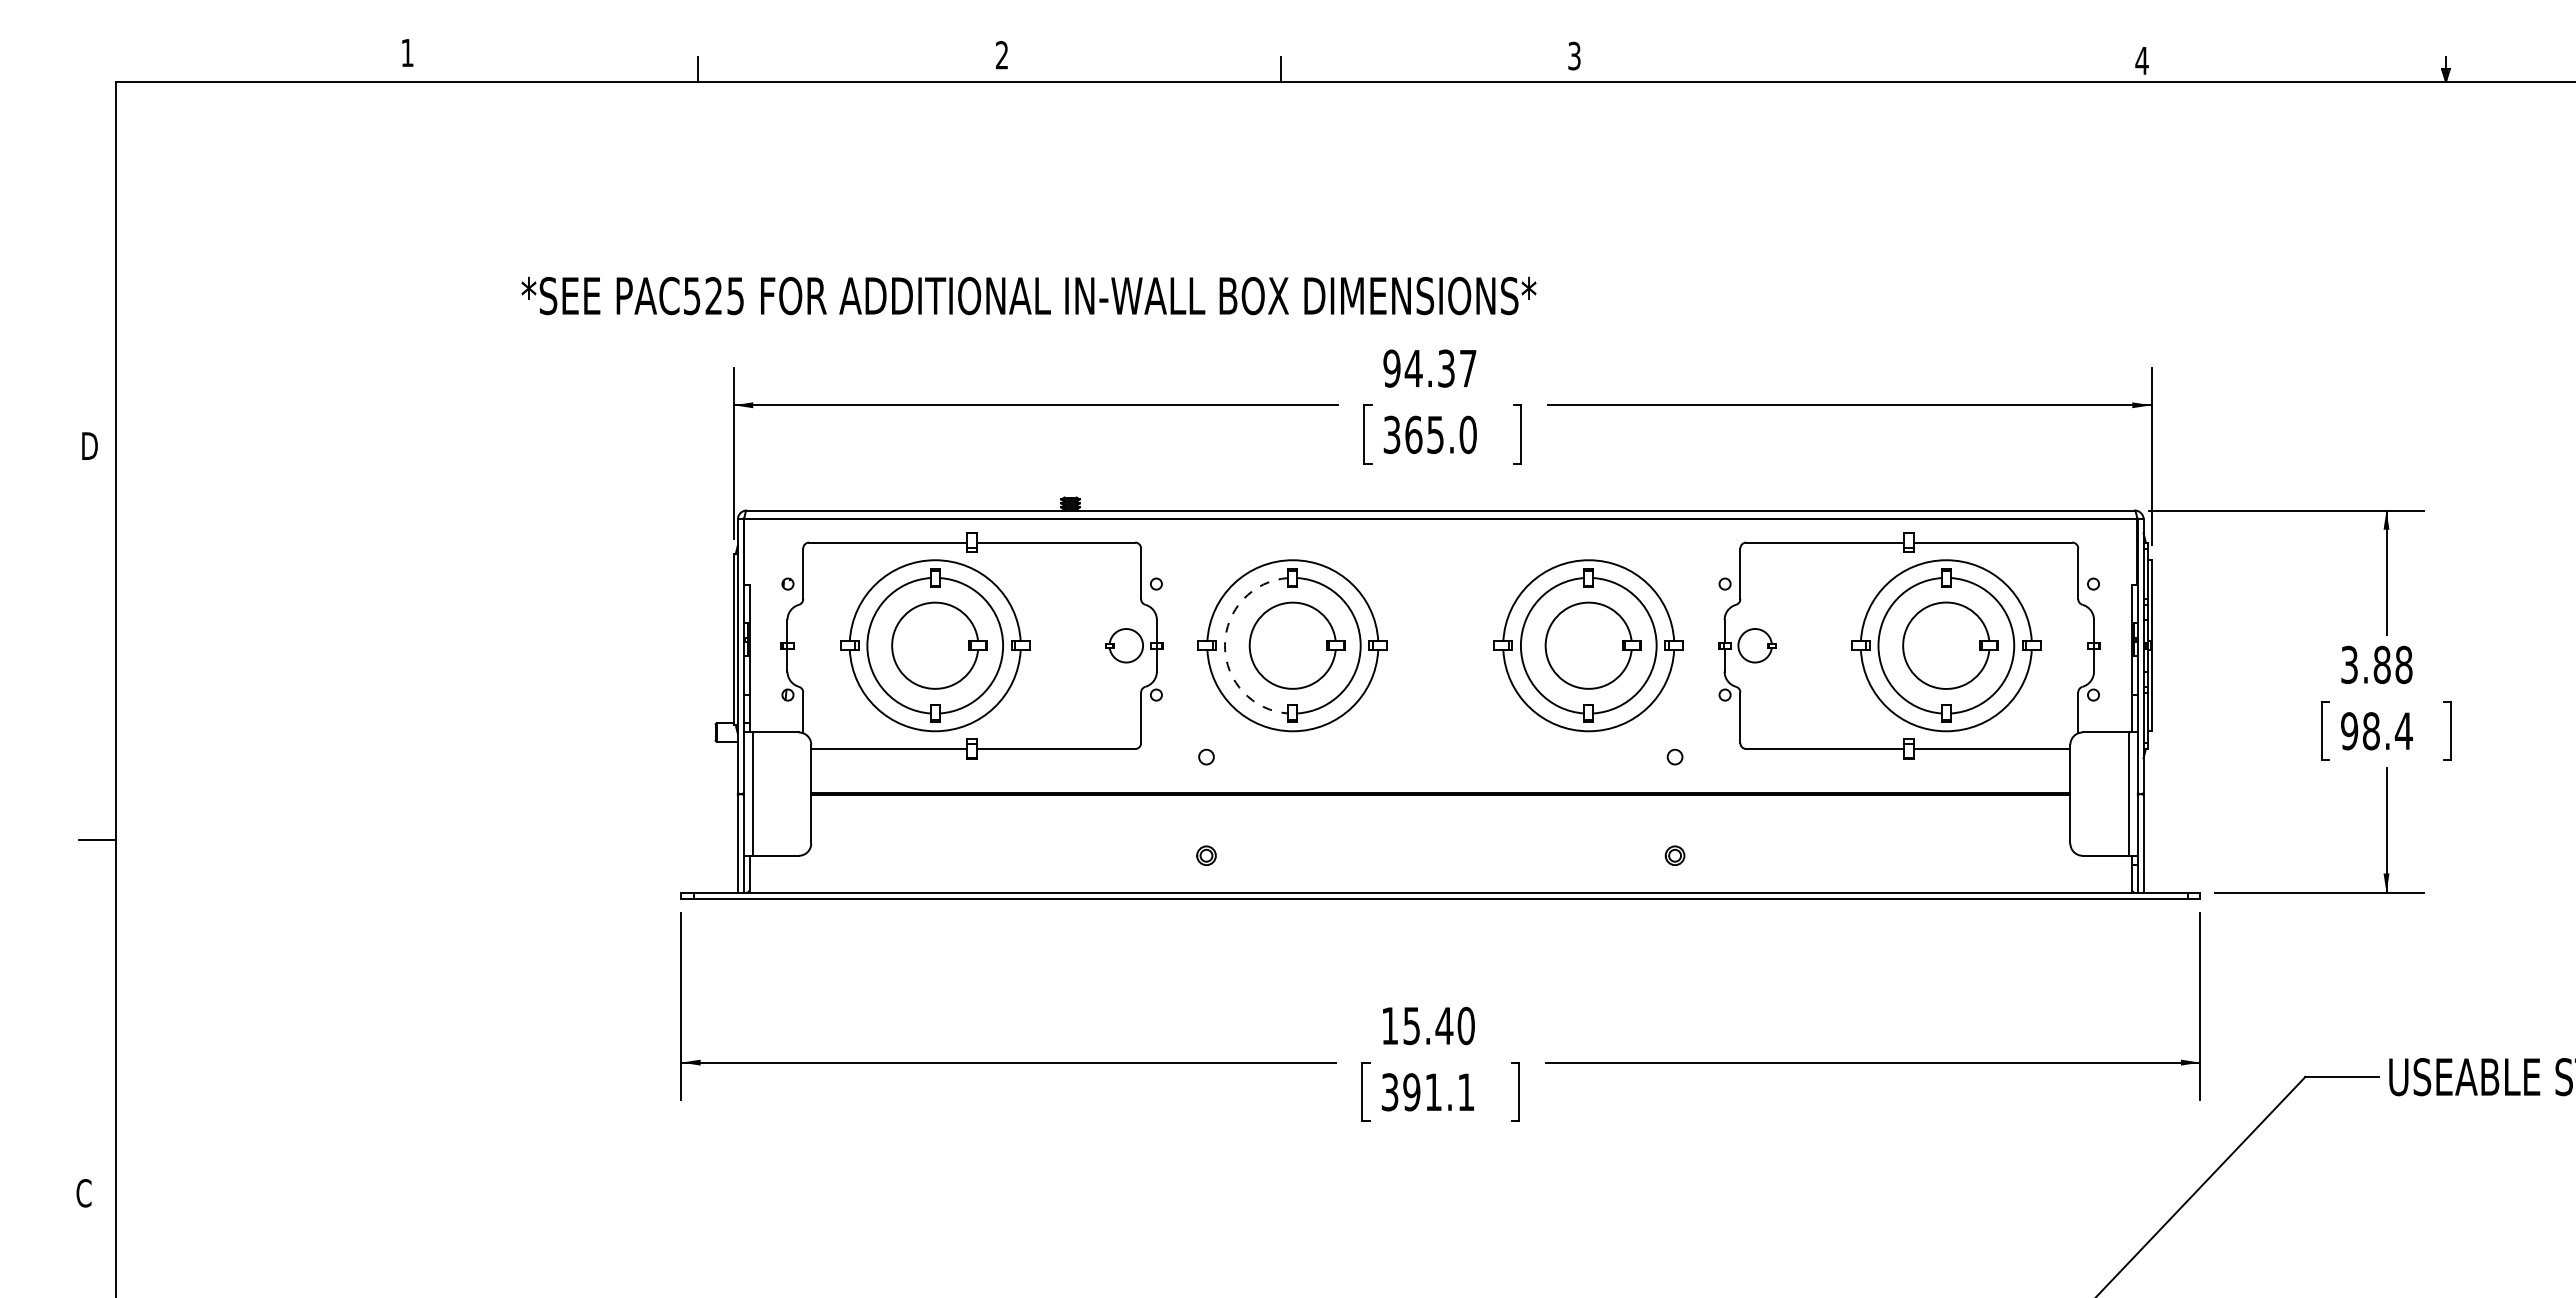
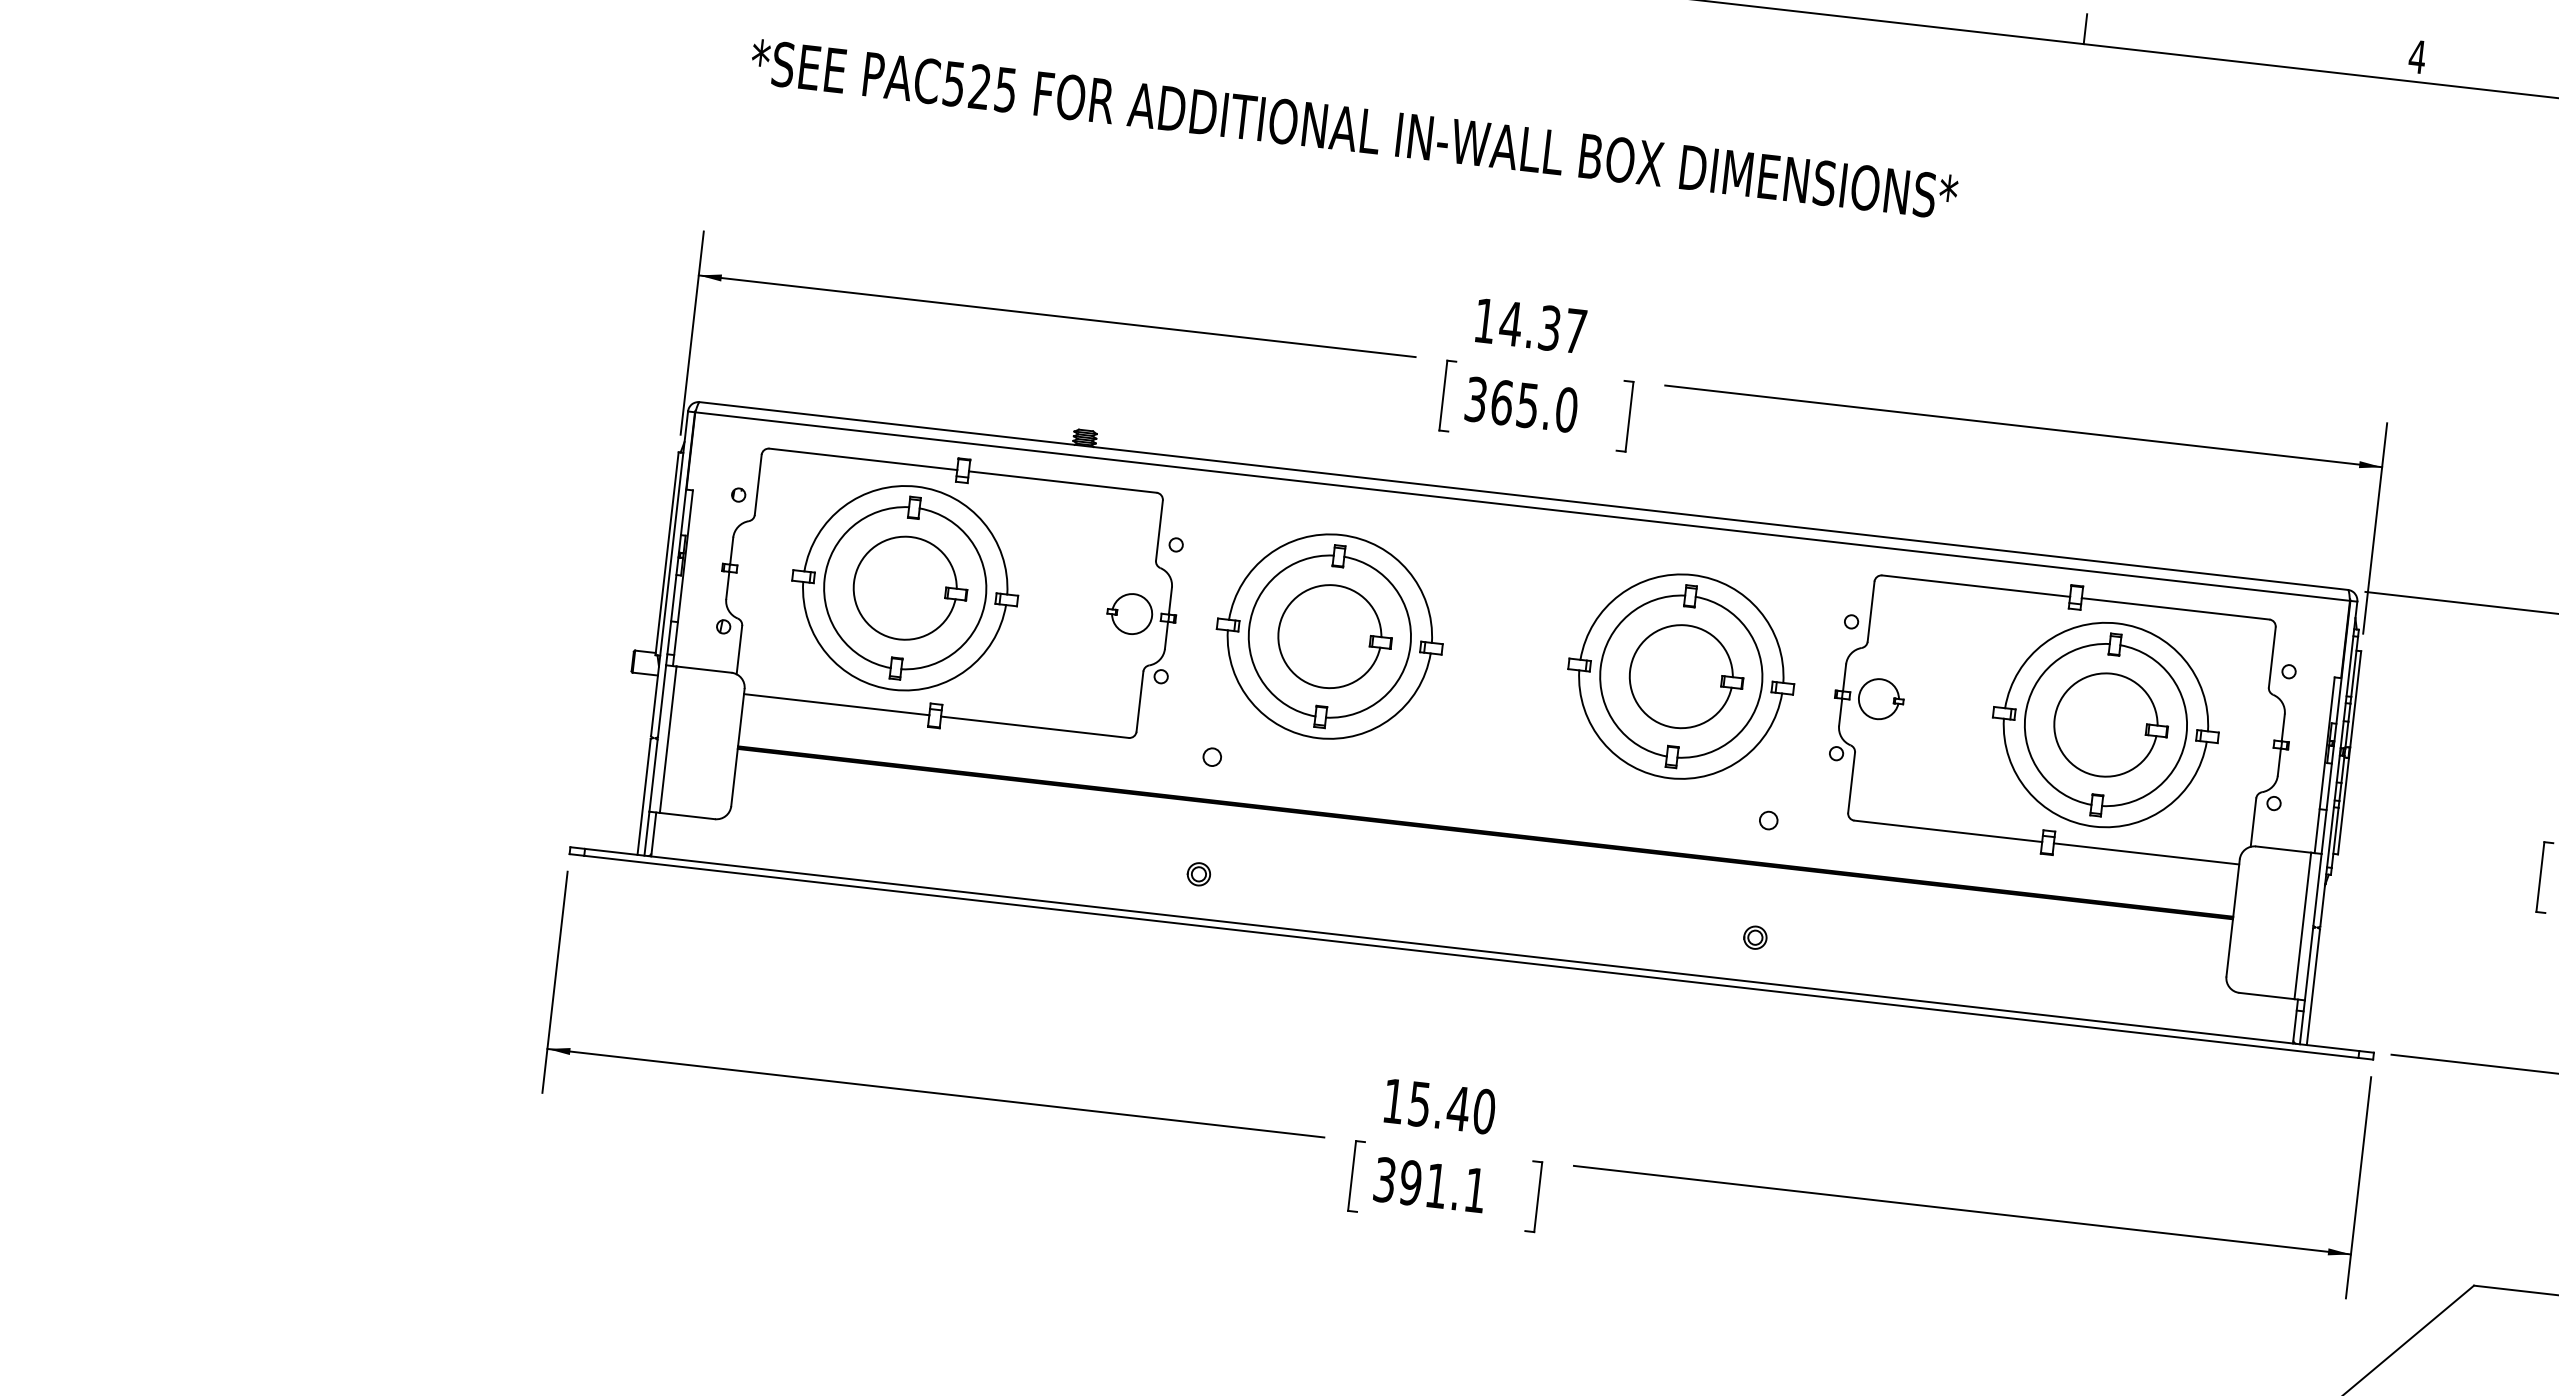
line: (1863, 68) -> (2085, 28), added
text: (1028, 295) -> (1353, 128), moved
text: (1391, 368) -> (1484, 320), 94.37 -> 14.37
arc: (1224, 645) -> (1248, 627), dashed -> solid

